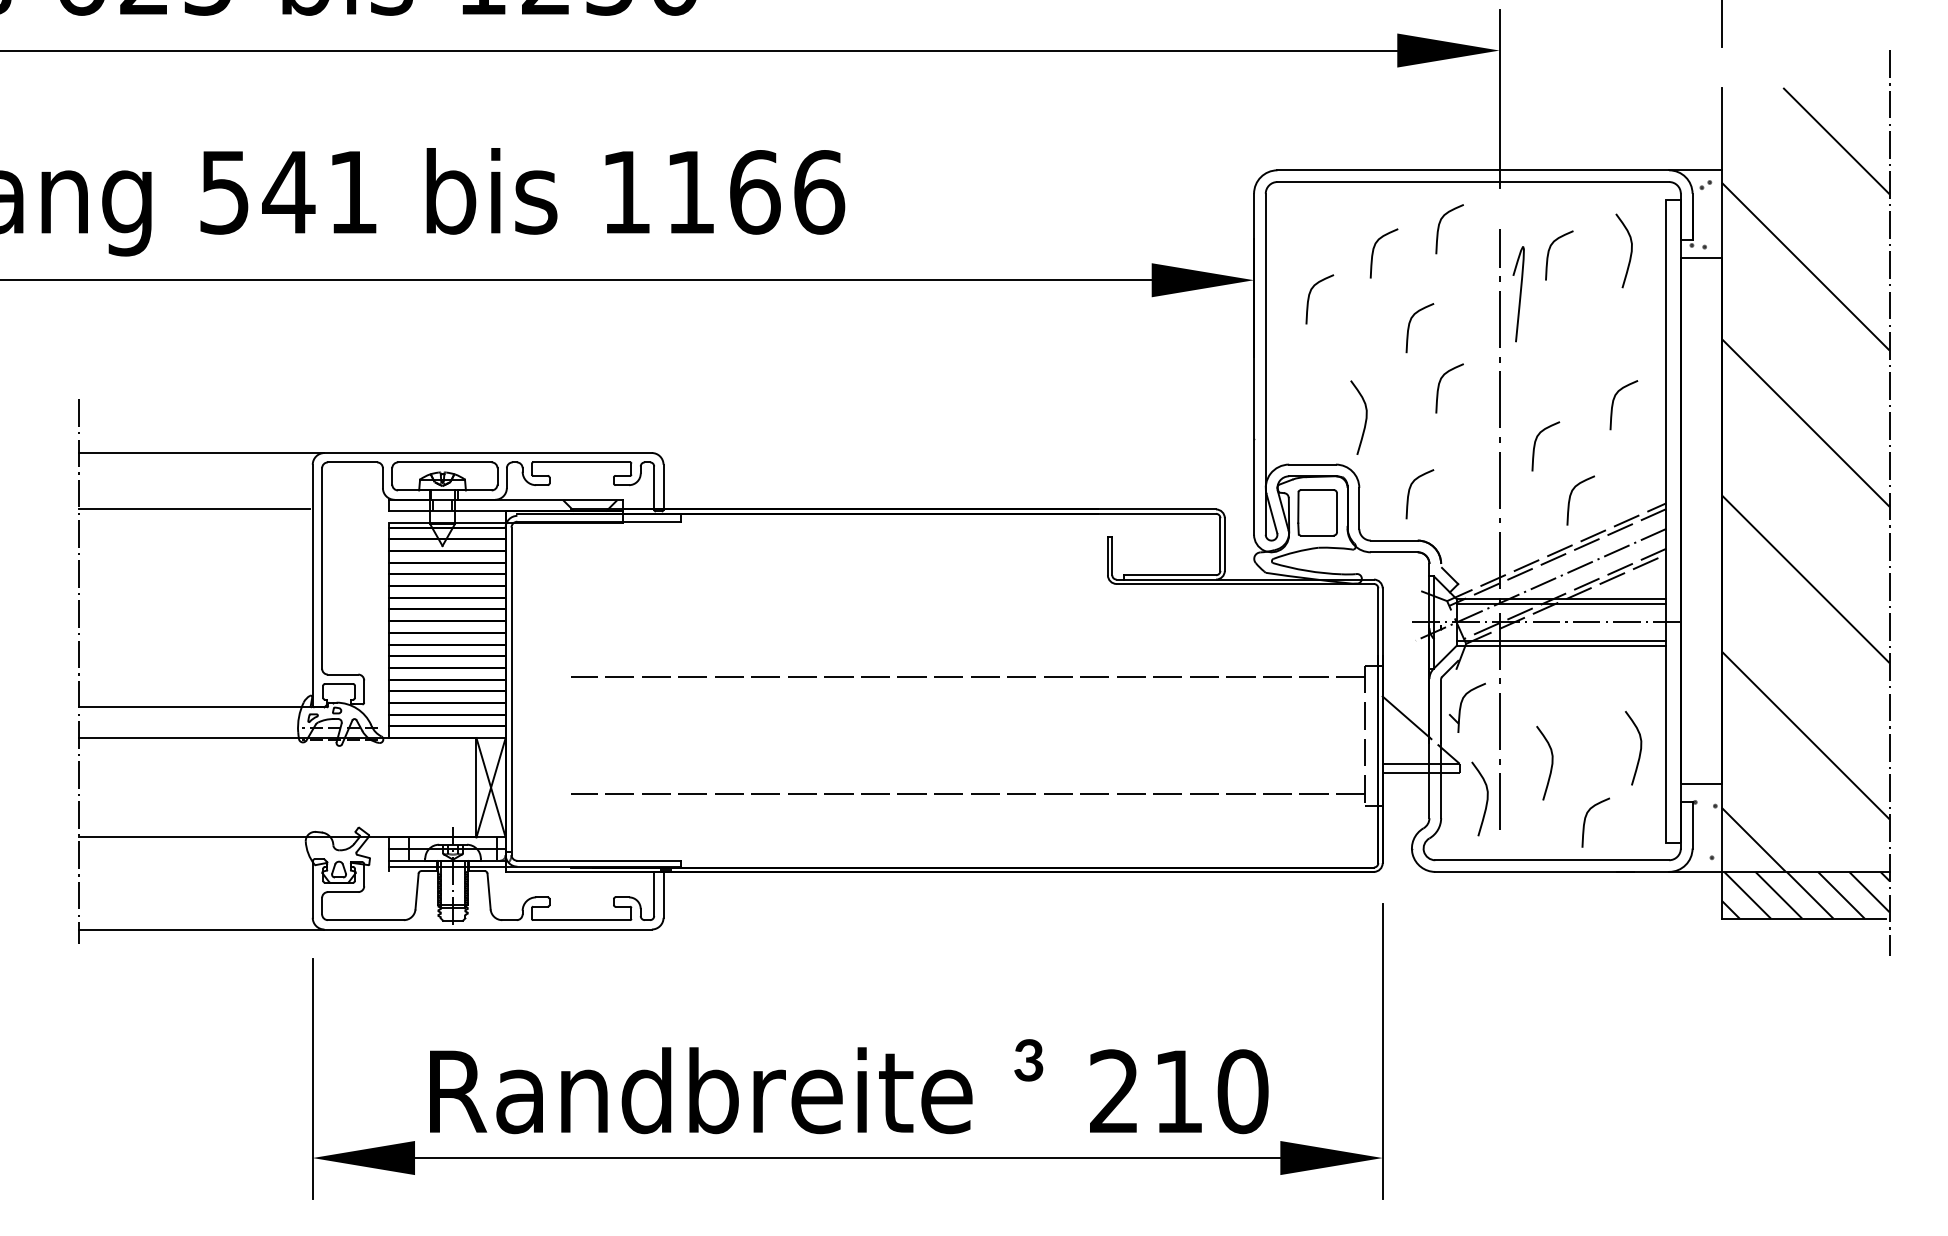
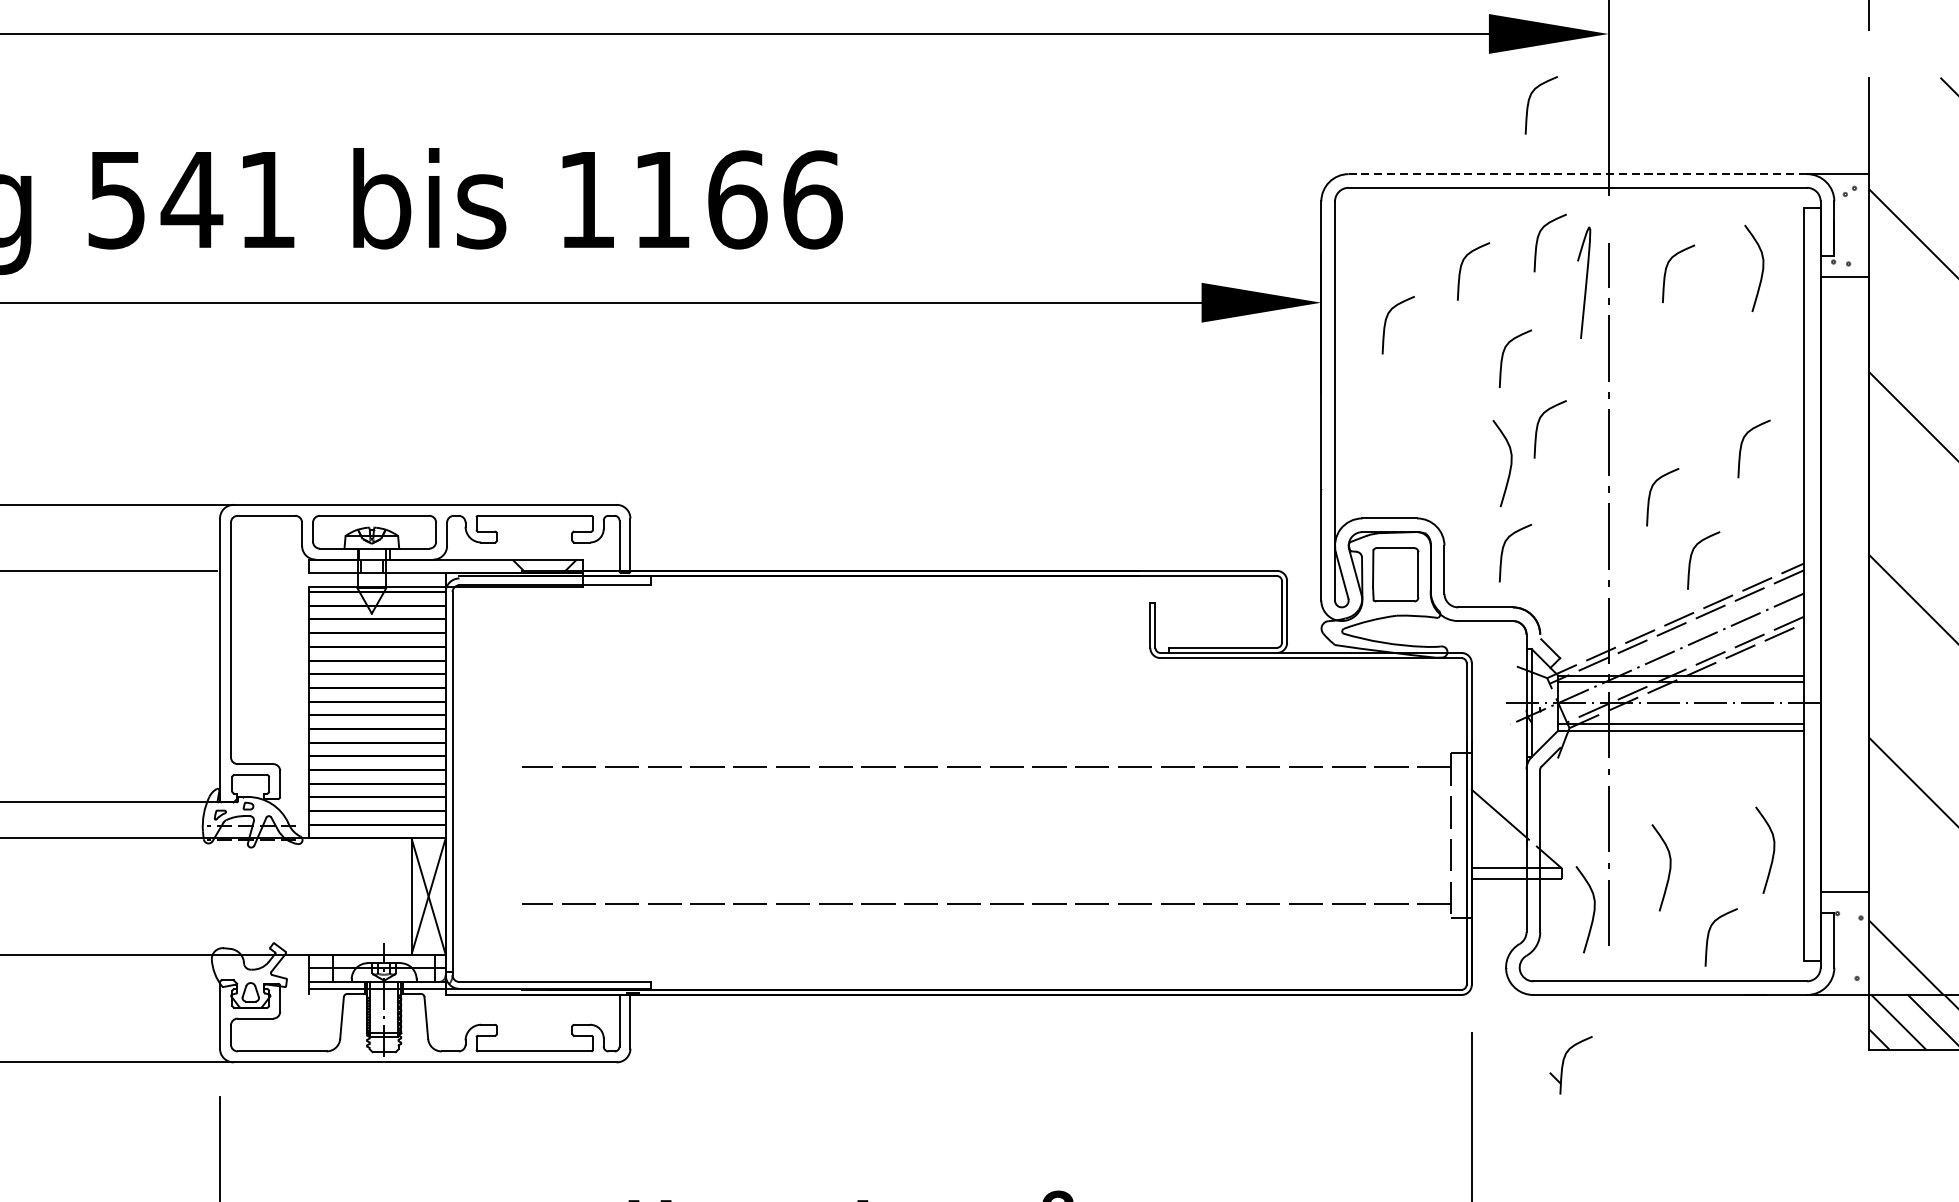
curve: (1432, 108) -> (1530, 101), added
line: (1473, 170) -> (1578, 174), solid -> dashed
curve: (1519, 294) -> (1585, 283), moved
curve: (1365, 417) -> (1510, 463), moved
part: (1467, 707) -> (1571, 1064), moved

